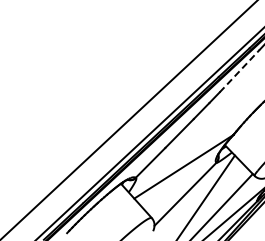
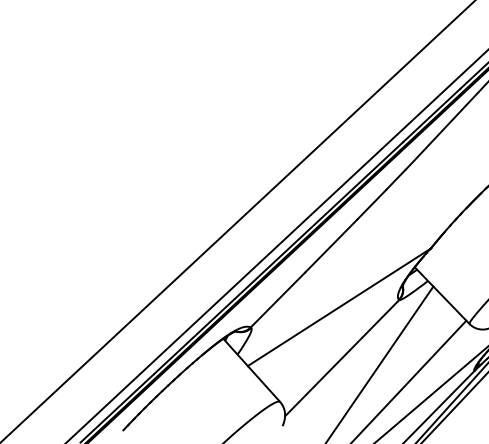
line: (239, 71) -> (441, 131), dashed -> solid

